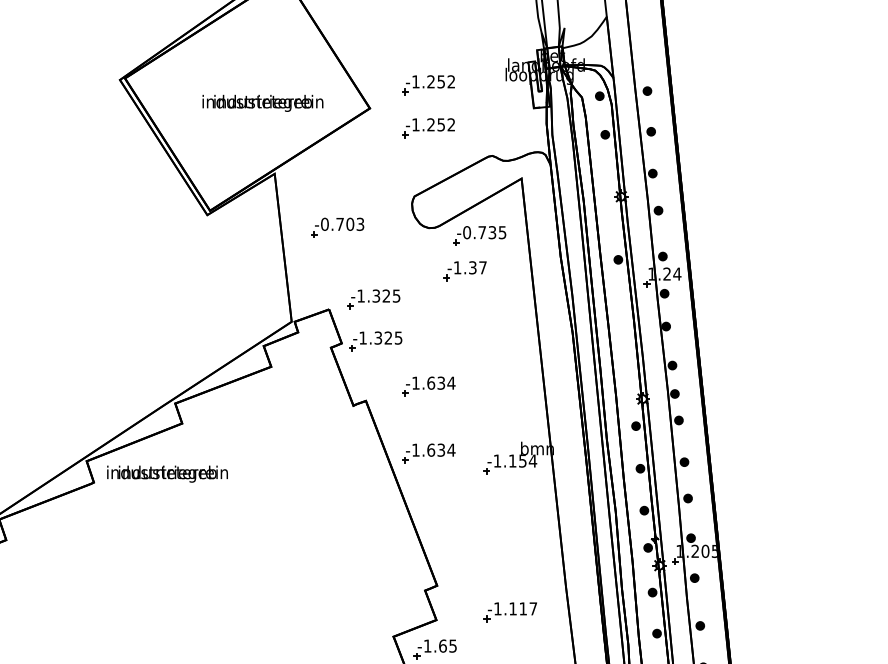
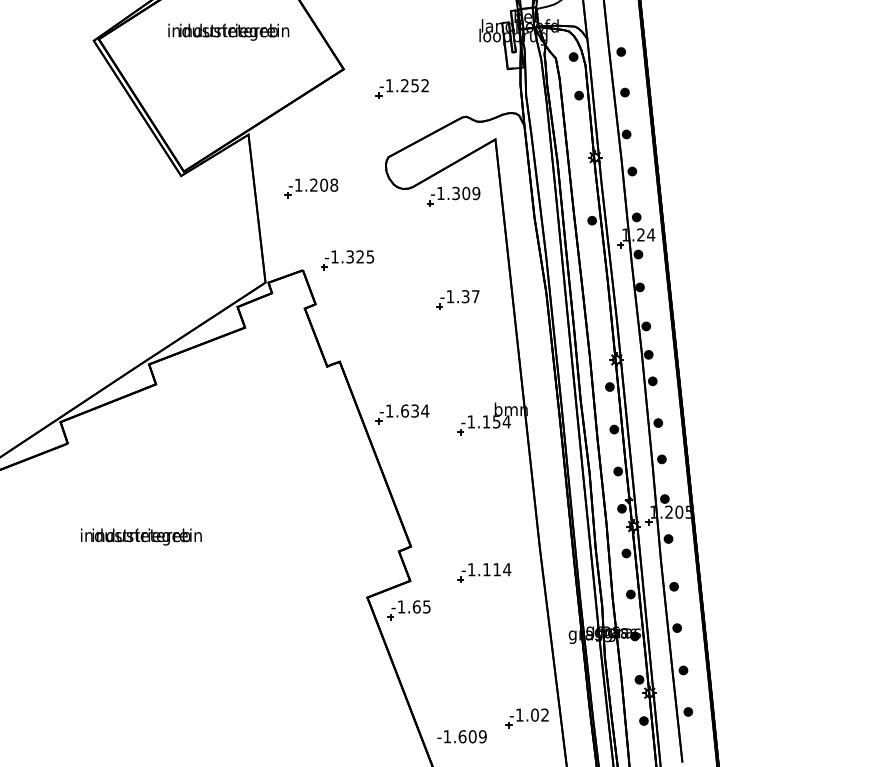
part: (427, 84) -> (401, 45), removed
text: (262, 102) -> (228, 31), moved
text: (342, 223) -> (316, 184), -0.703 -> -1.208
text: (484, 232) -> (458, 193), -0.735 -> -1.309
part: (464, 270) -> (457, 299), moved
part: (375, 341) -> (349, 302), removed
part: (428, 386) -> (402, 347), removed
text: (167, 473) -> (141, 536), moved
text: (533, 608) -> (507, 569), -1.117 -> -1.114

